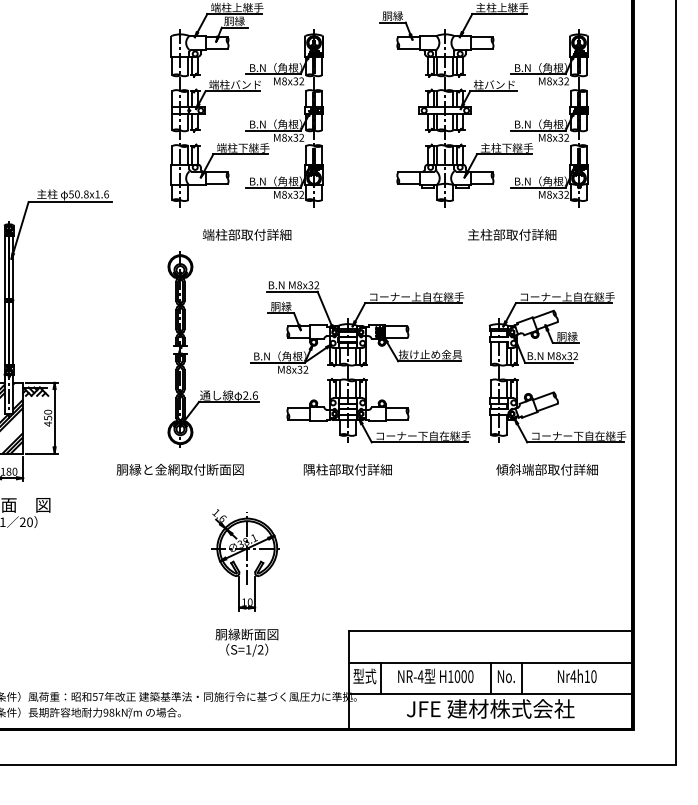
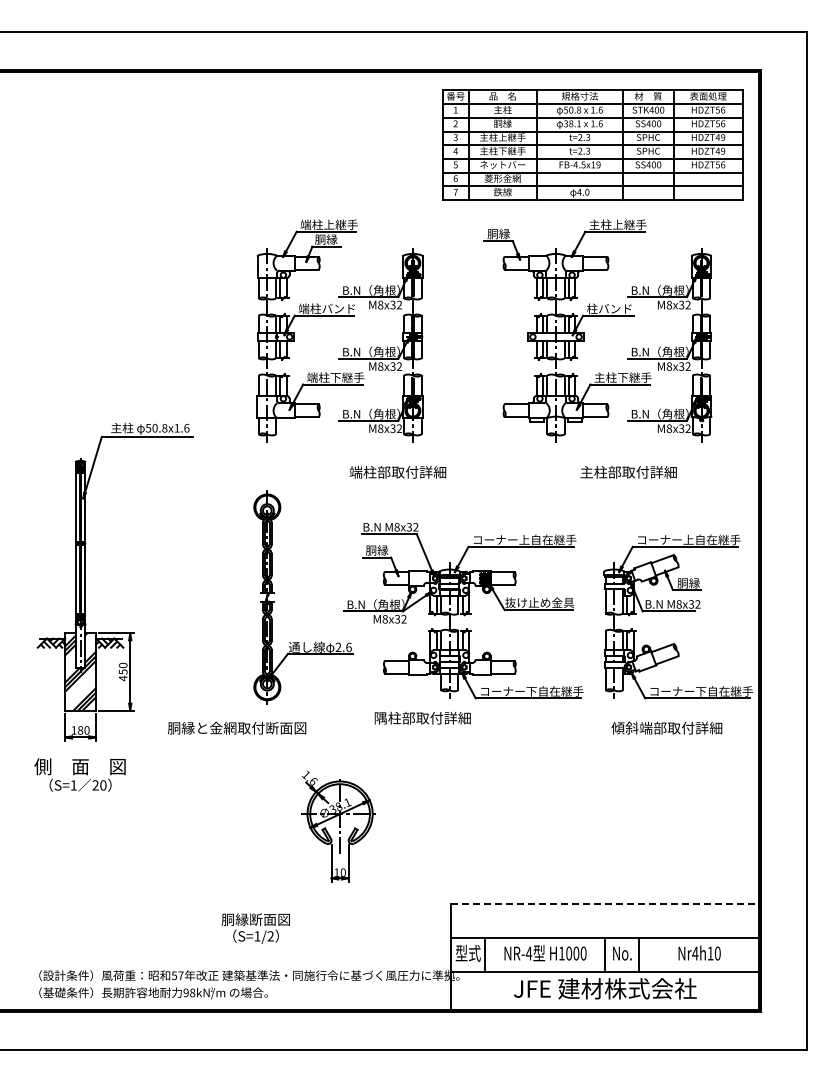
text: (246, 234) -> (397, 471), moved
text: (180, 469) -> (237, 727), moved
text: (347, 469) -> (422, 717), moved
line: (490, 630) -> (605, 903), solid -> dashed
text: (246, 642) -> (255, 928), moved

